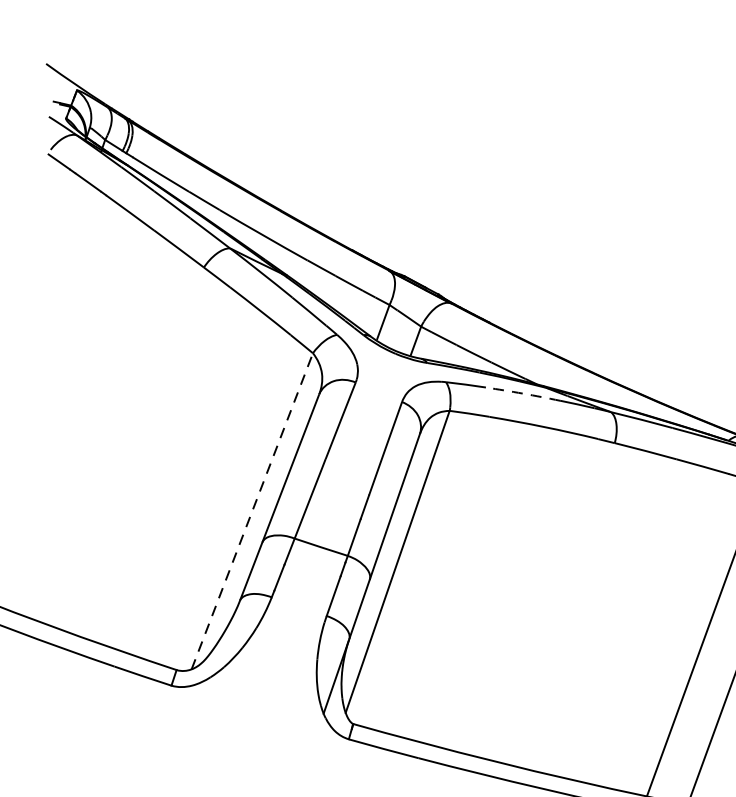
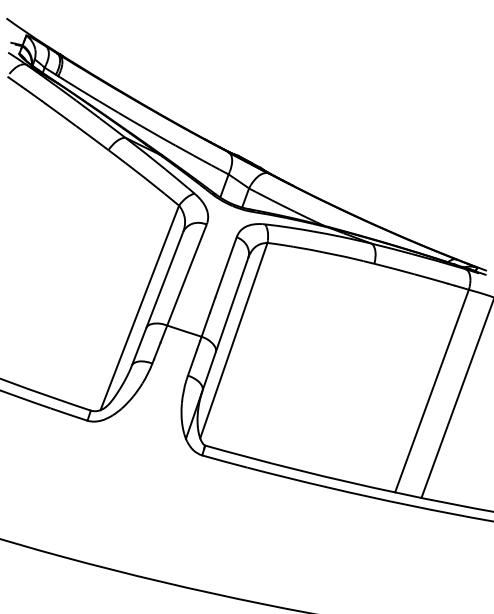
arc: (523, 393) -> (315, 231), dashed -> solid
line: (251, 510) -> (139, 307), dashed -> solid

